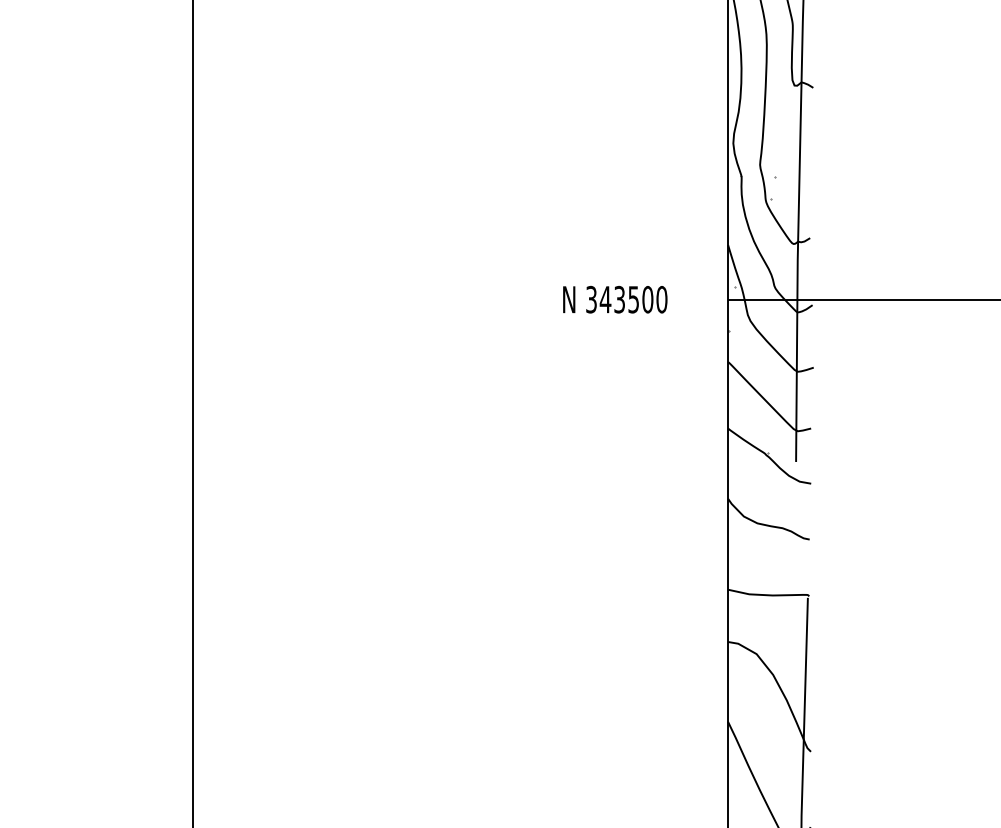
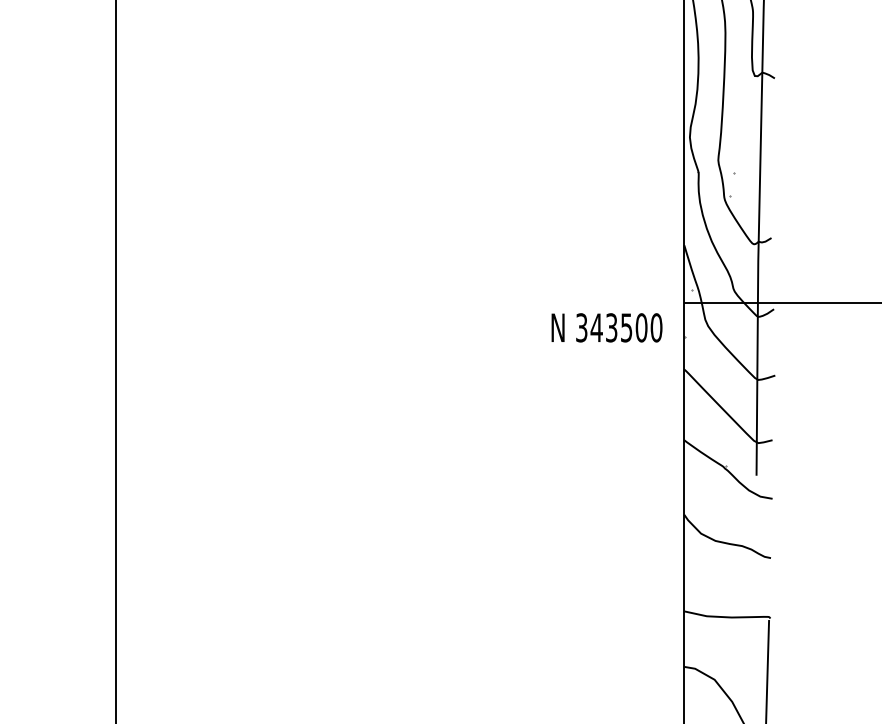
text: (615, 299) -> (607, 327), moved

